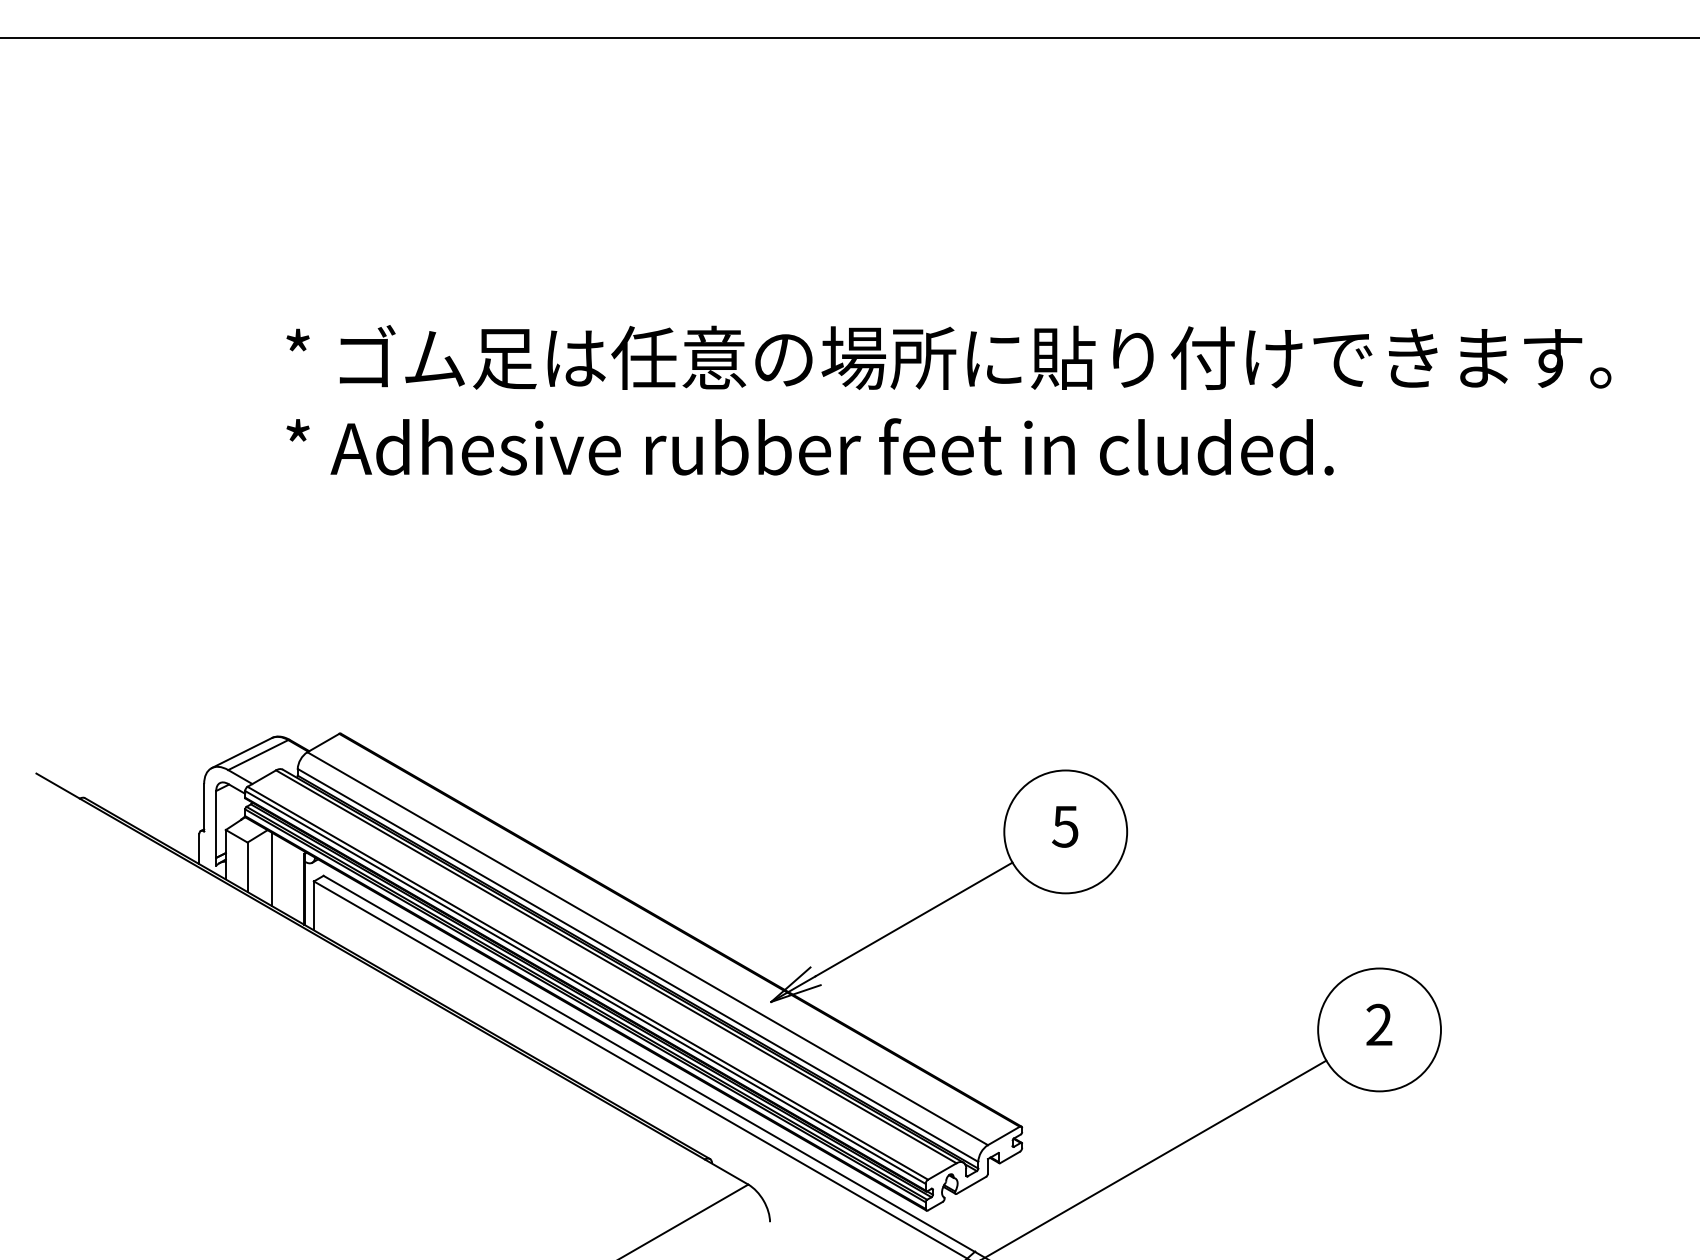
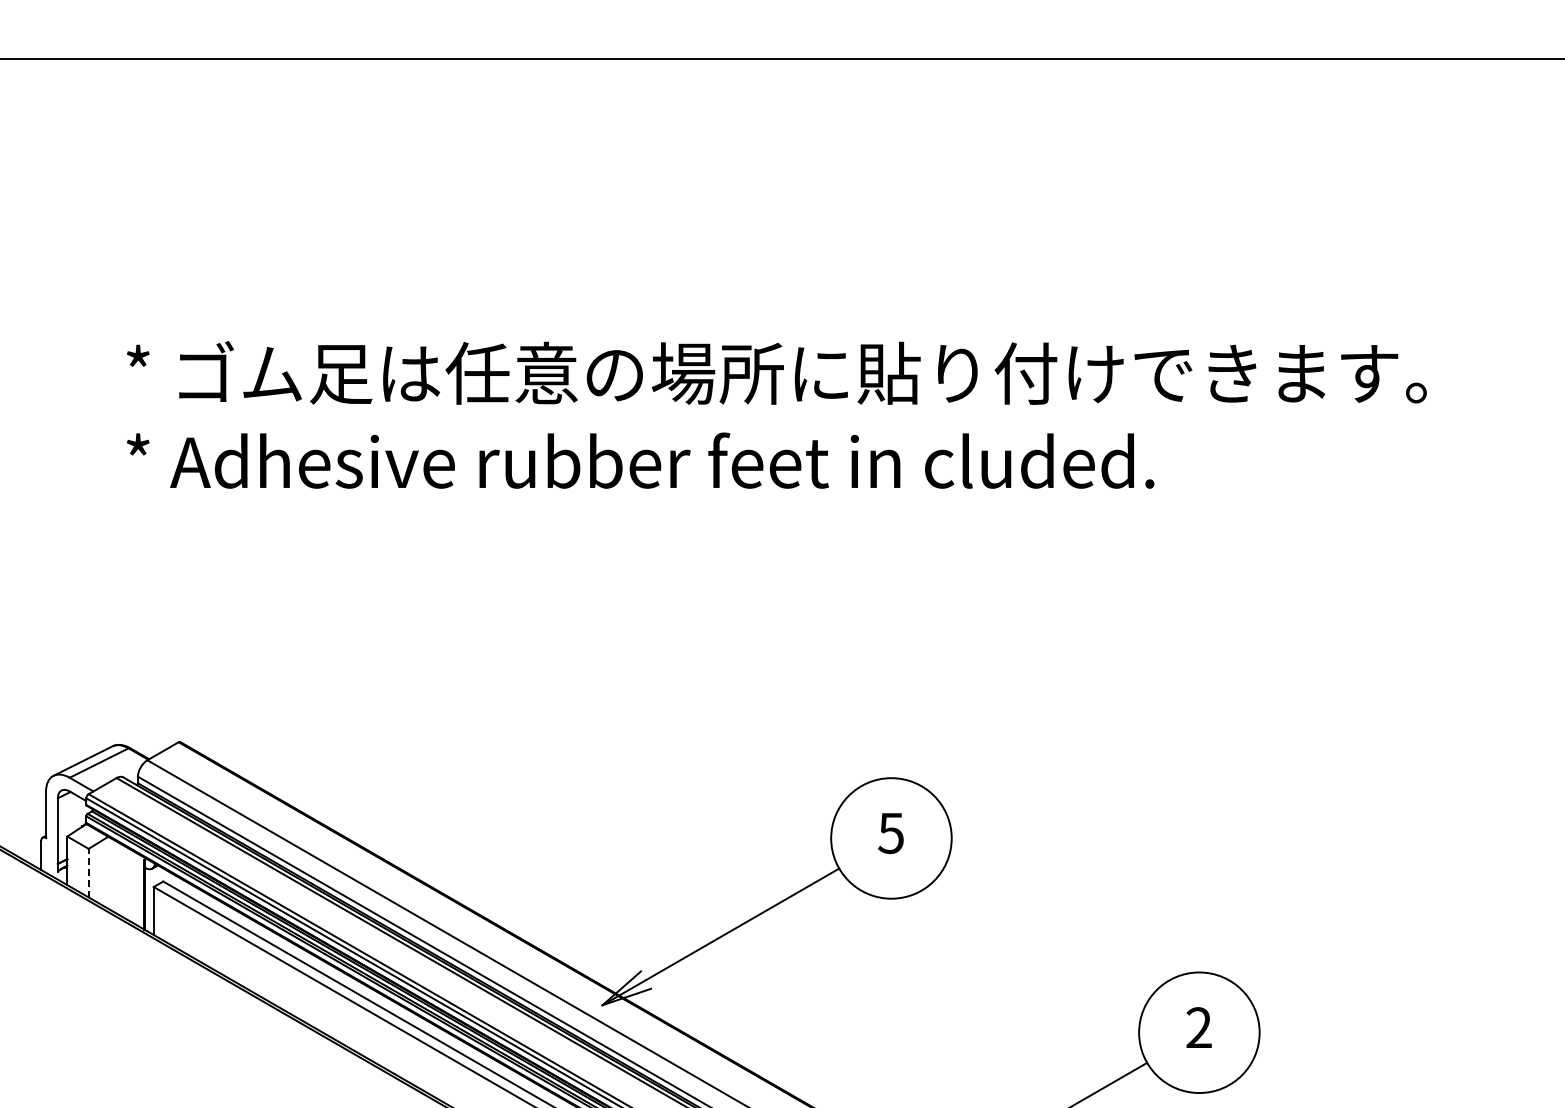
line: (247, 867) -> (88, 873), solid -> dashed
line: (271, 868) -> (112, 874), removed

